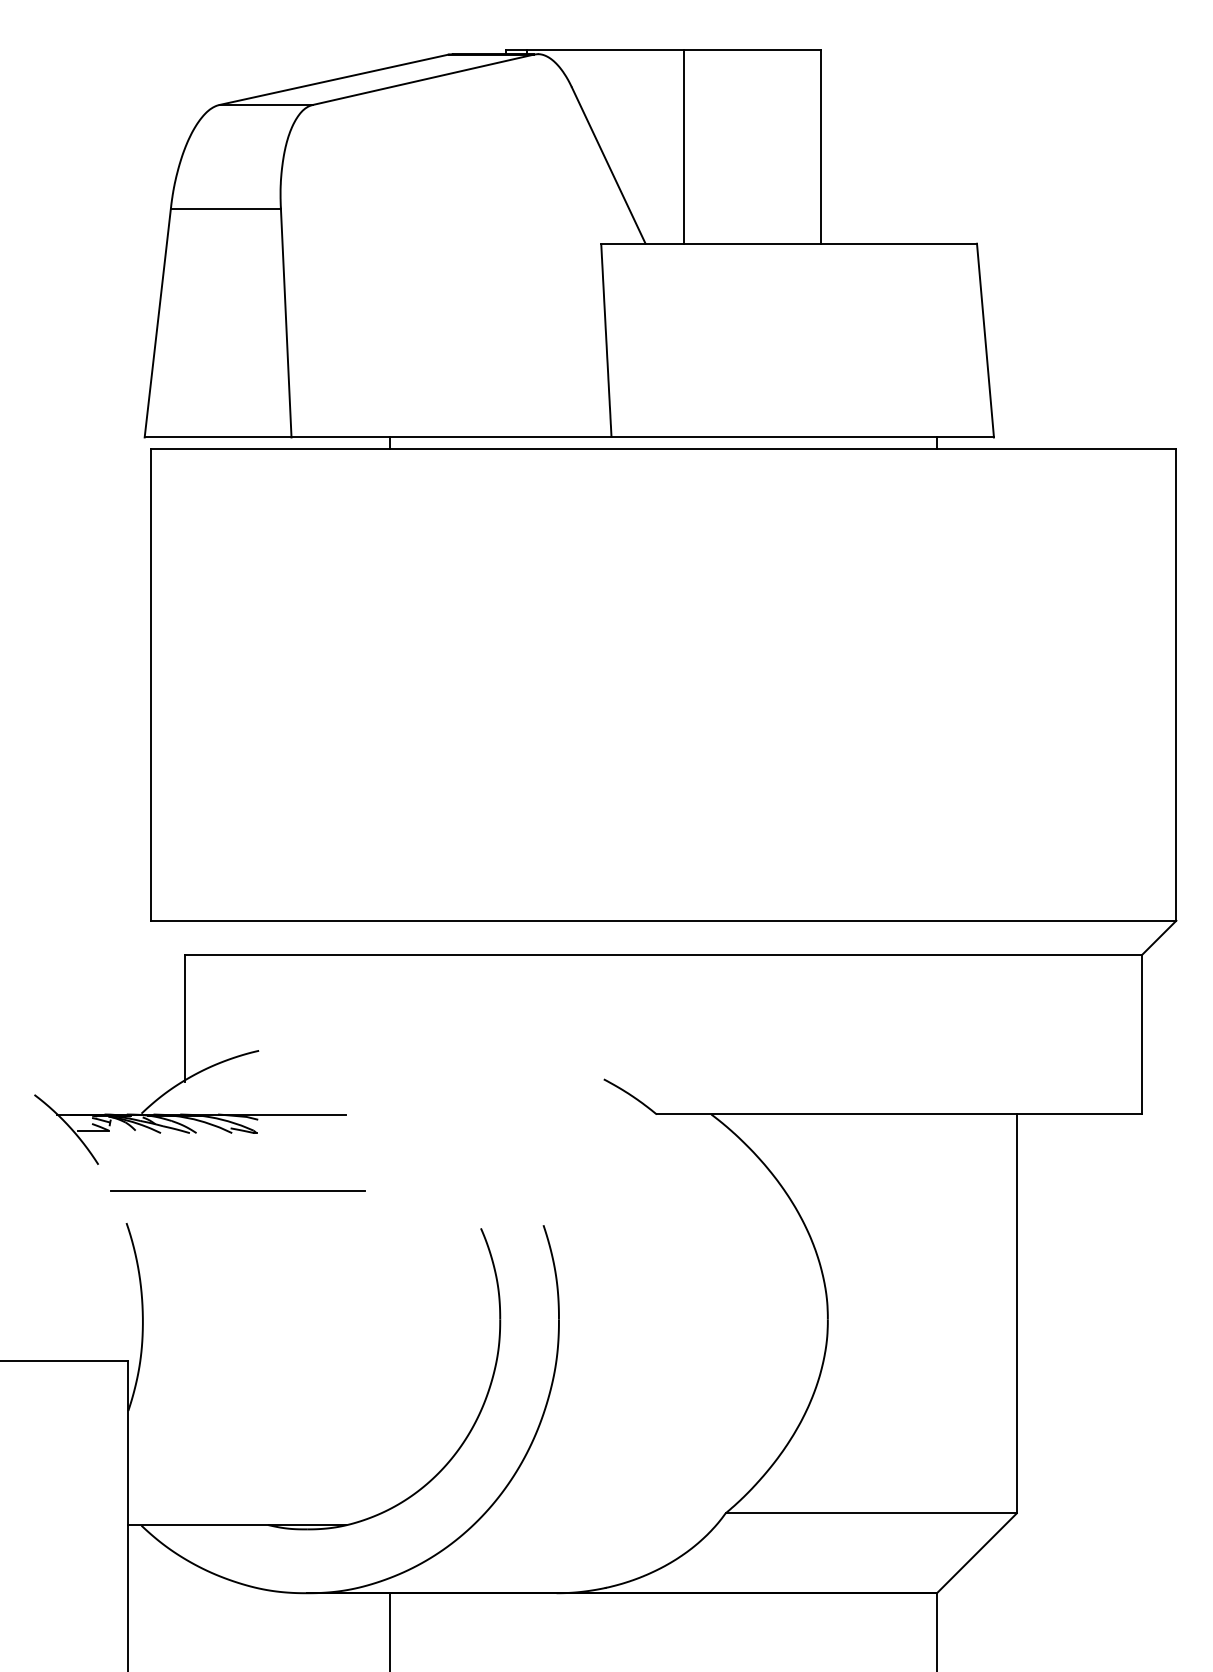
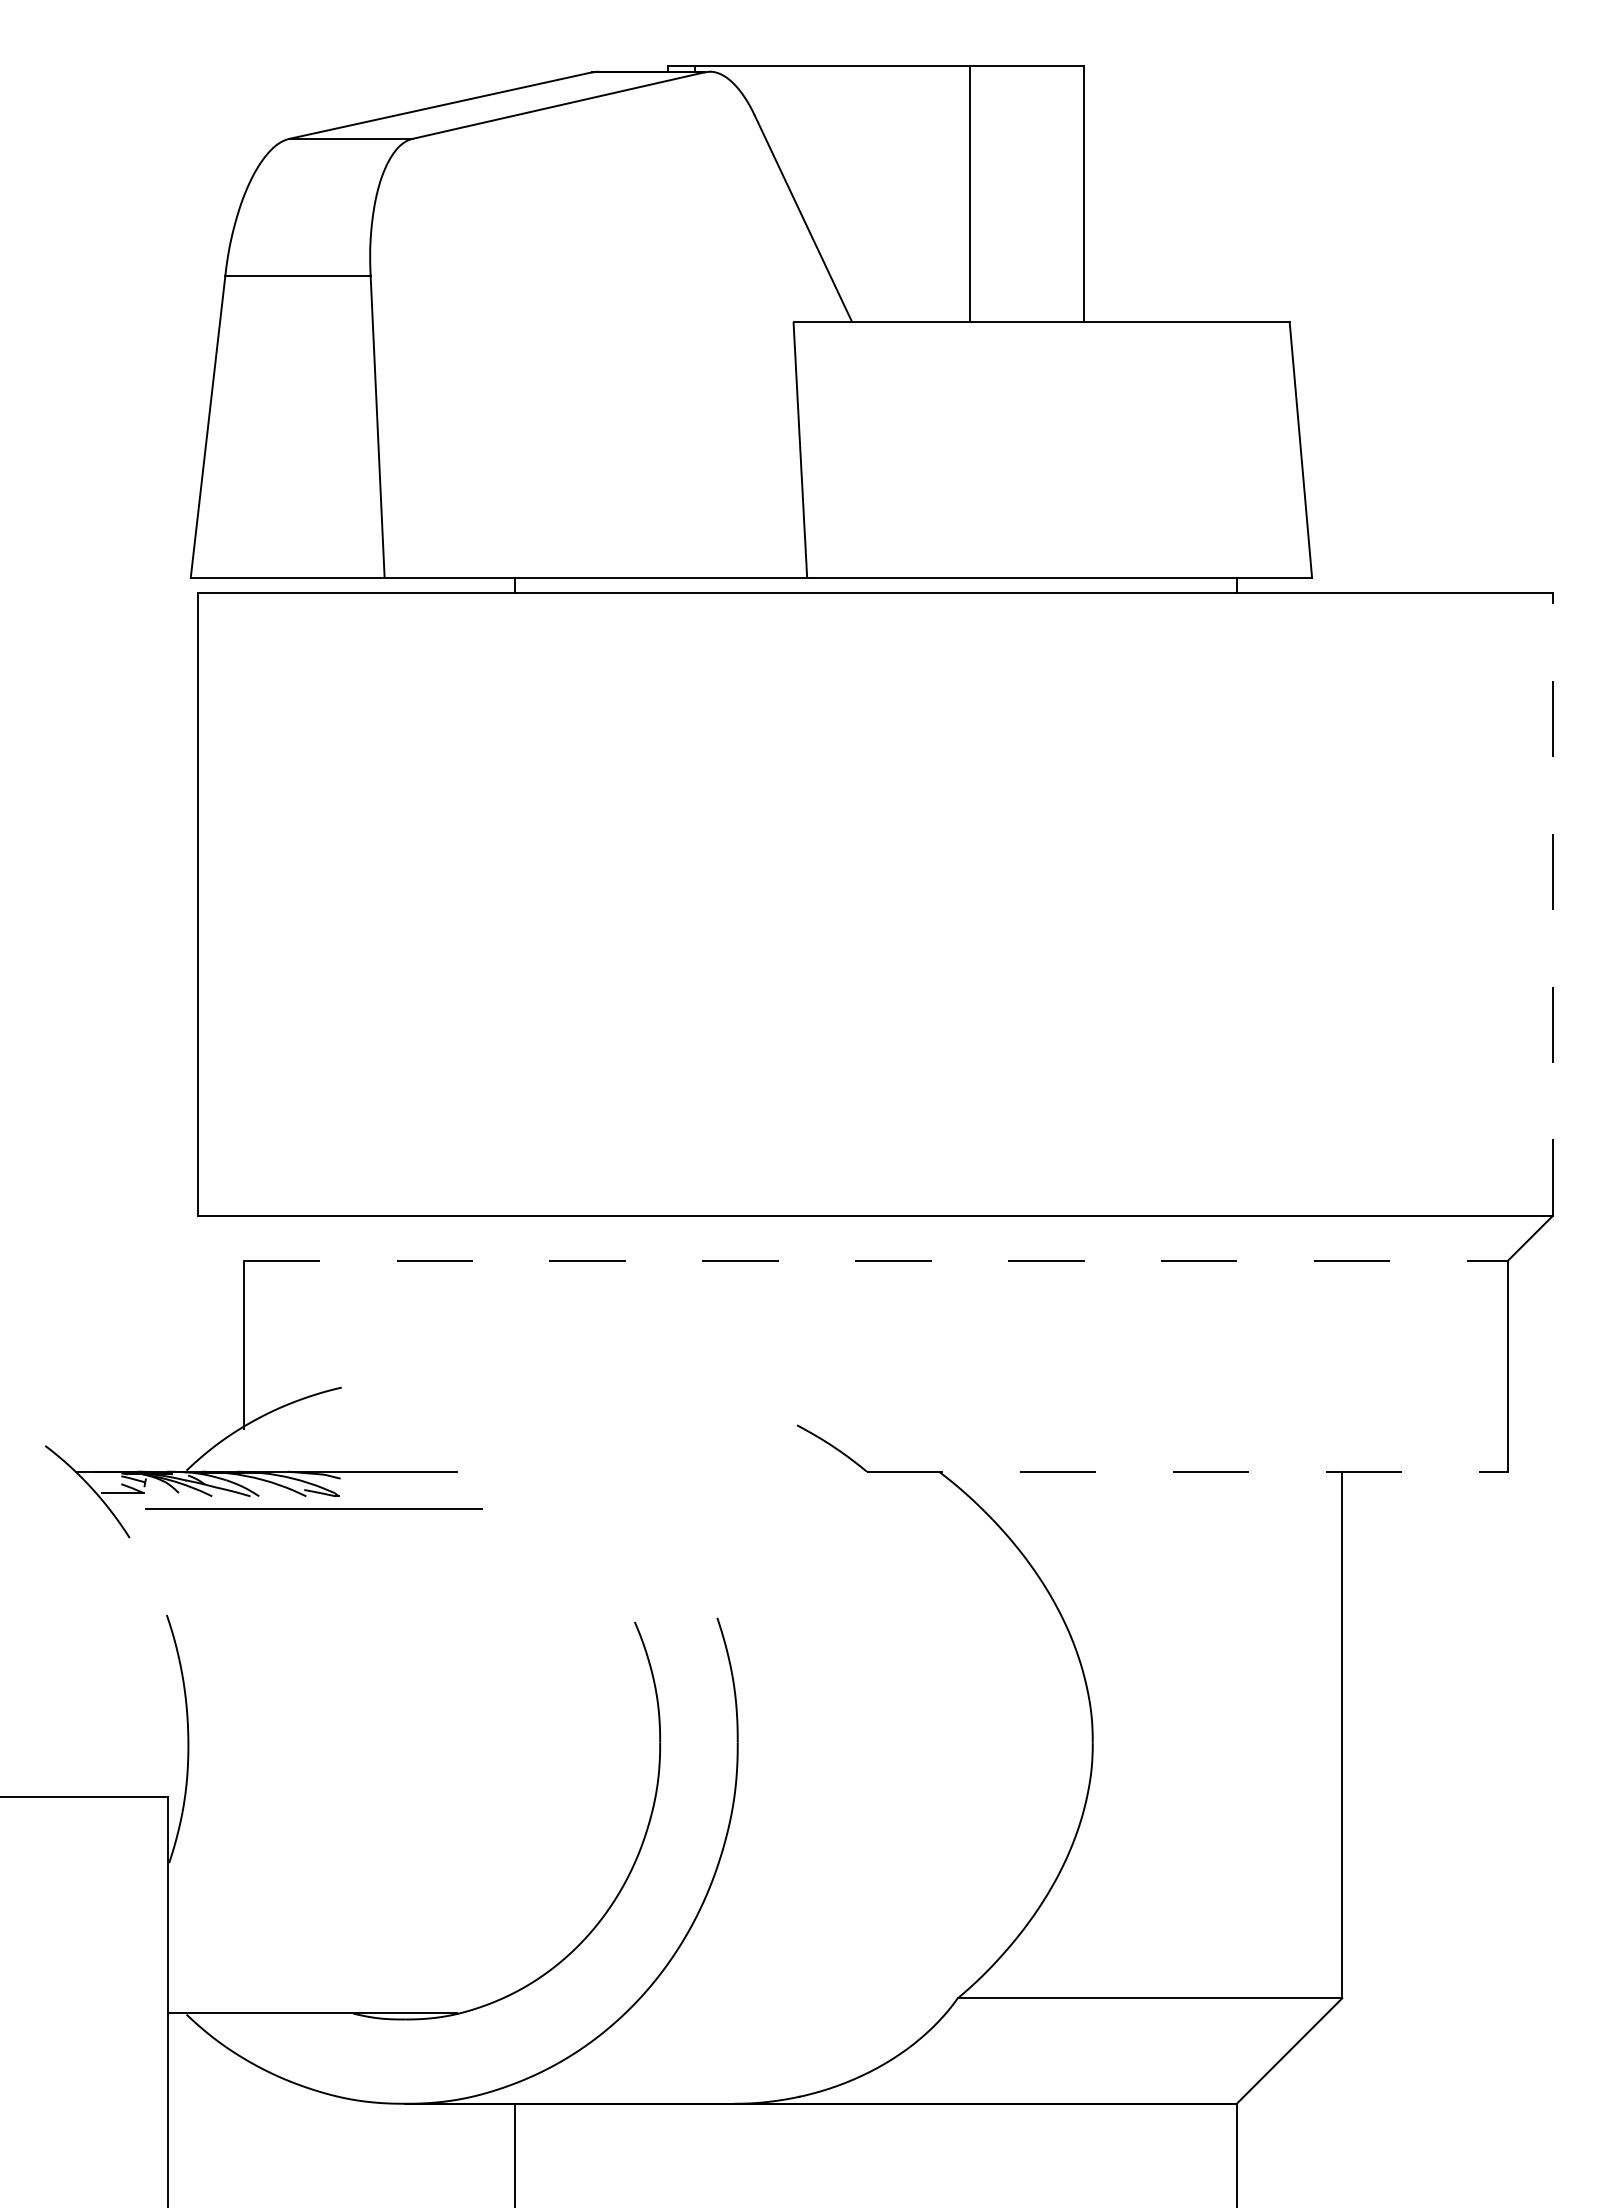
line: (684, 147) -> (970, 194), moved
line: (1176, 684) -> (1552, 904), solid -> dashed
line: (664, 955) -> (876, 1261), solid -> dashed
line: (899, 1114) -> (1187, 1471), solid -> dashed
line: (237, 1190) -> (313, 1508), moved

